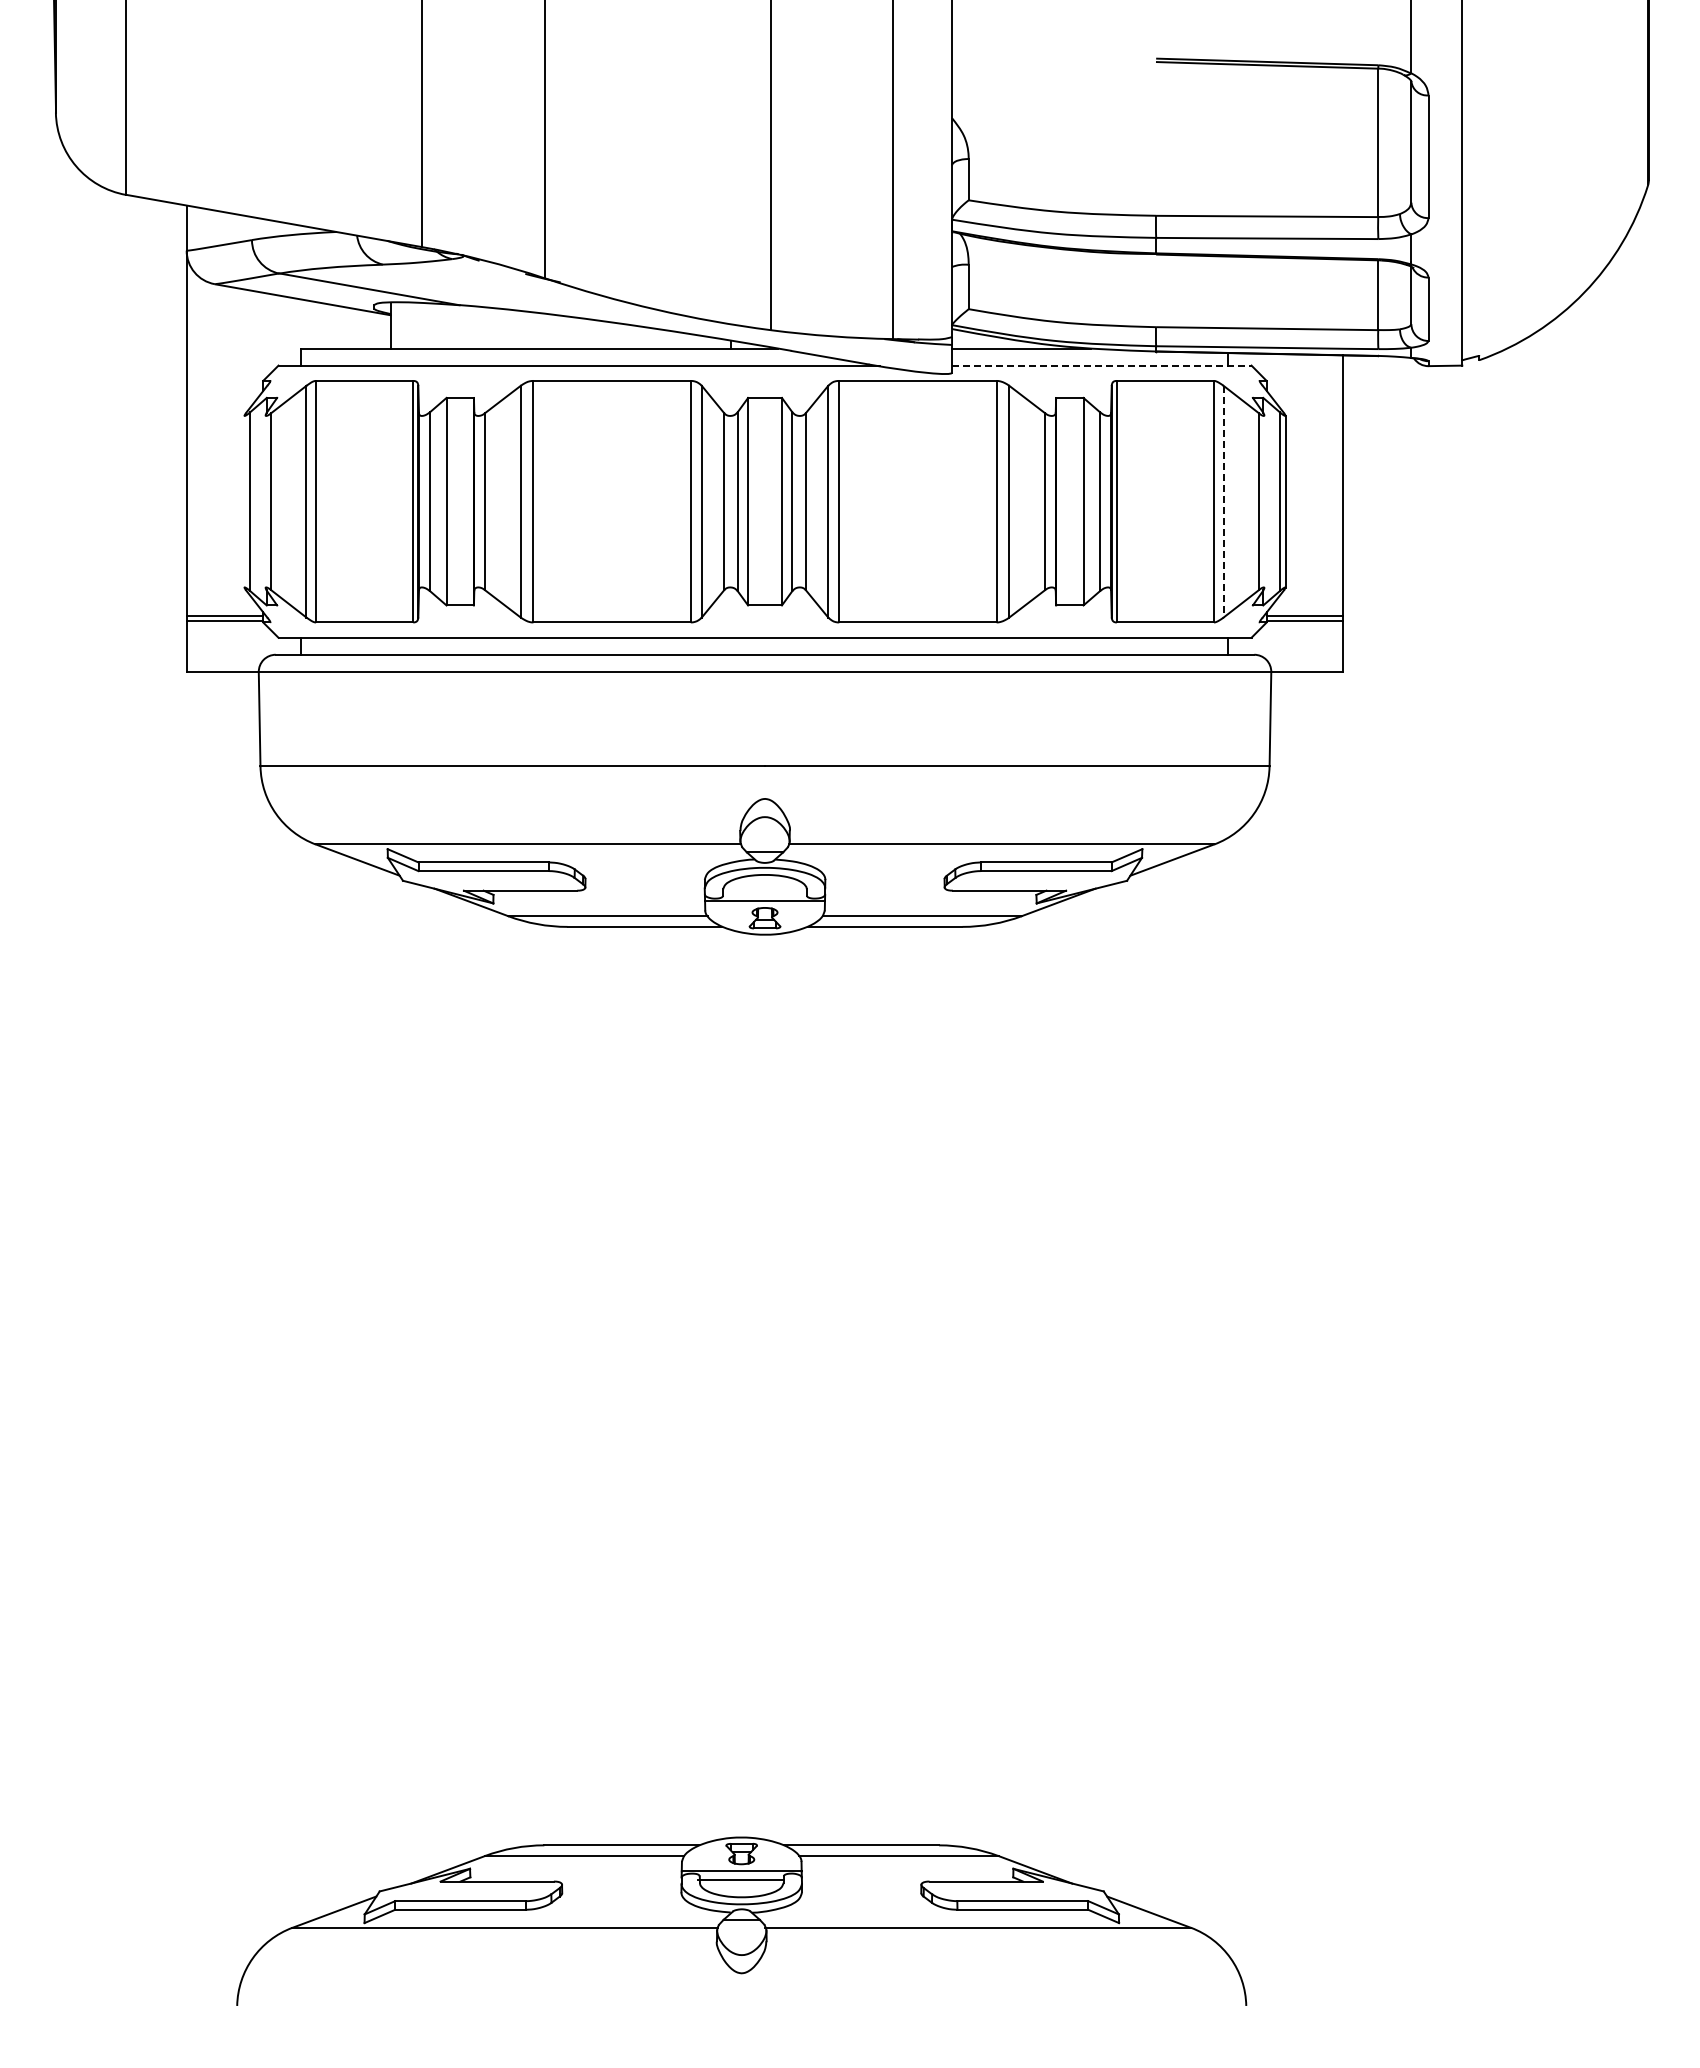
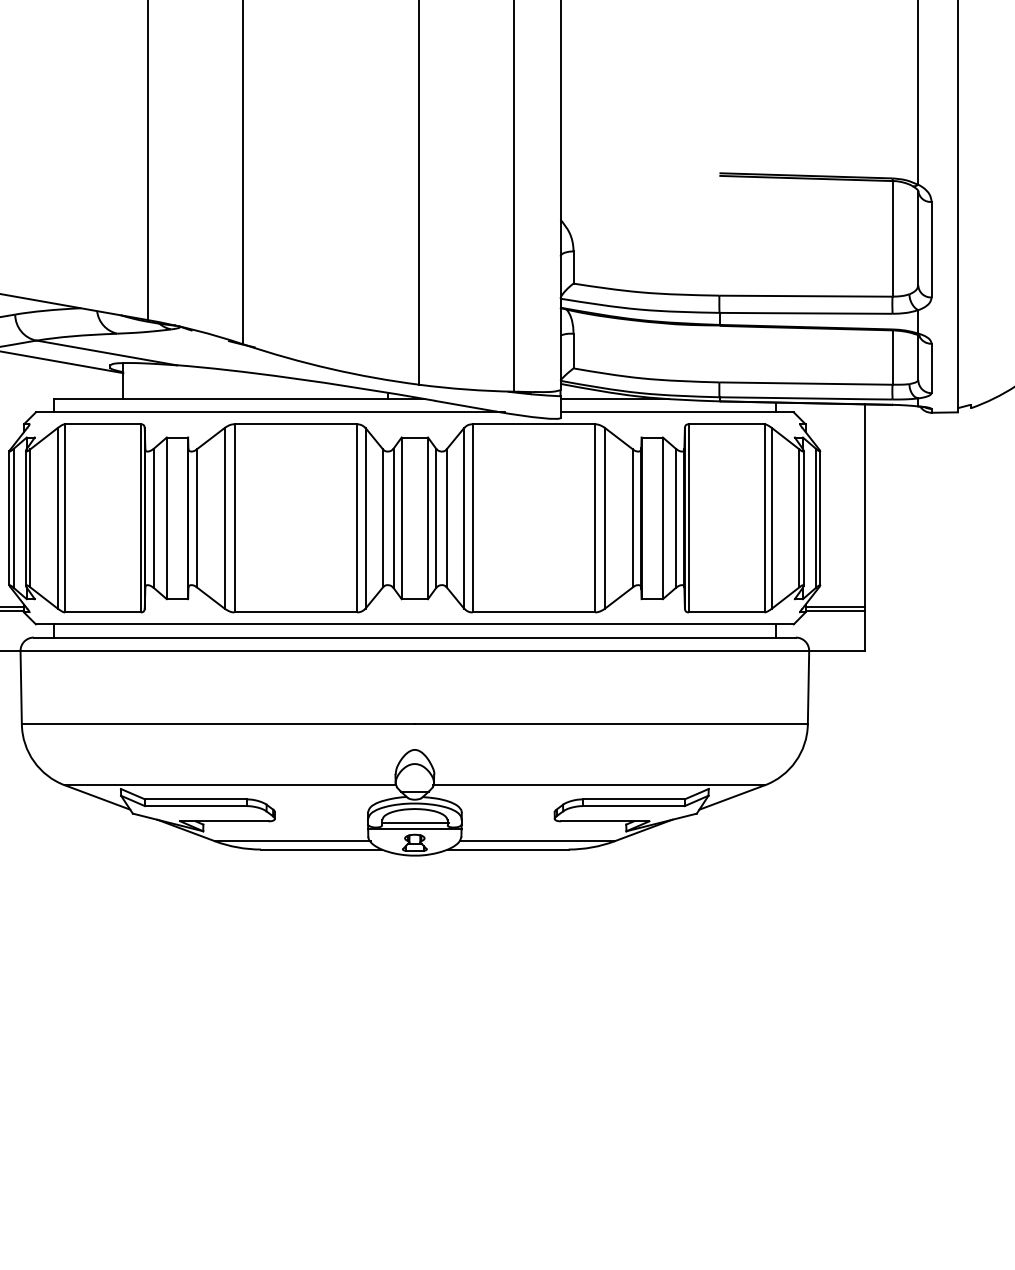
line: (1101, 365) -> (676, 412), dashed -> solid
line: (244, 501) -> (9, 518), added
line: (265, 501) -> (25, 518), added
line: (1223, 501) -> (771, 518), dashed -> solid
line: (1264, 501) -> (803, 518), added
line: (766, 892) -> (416, 822), added

